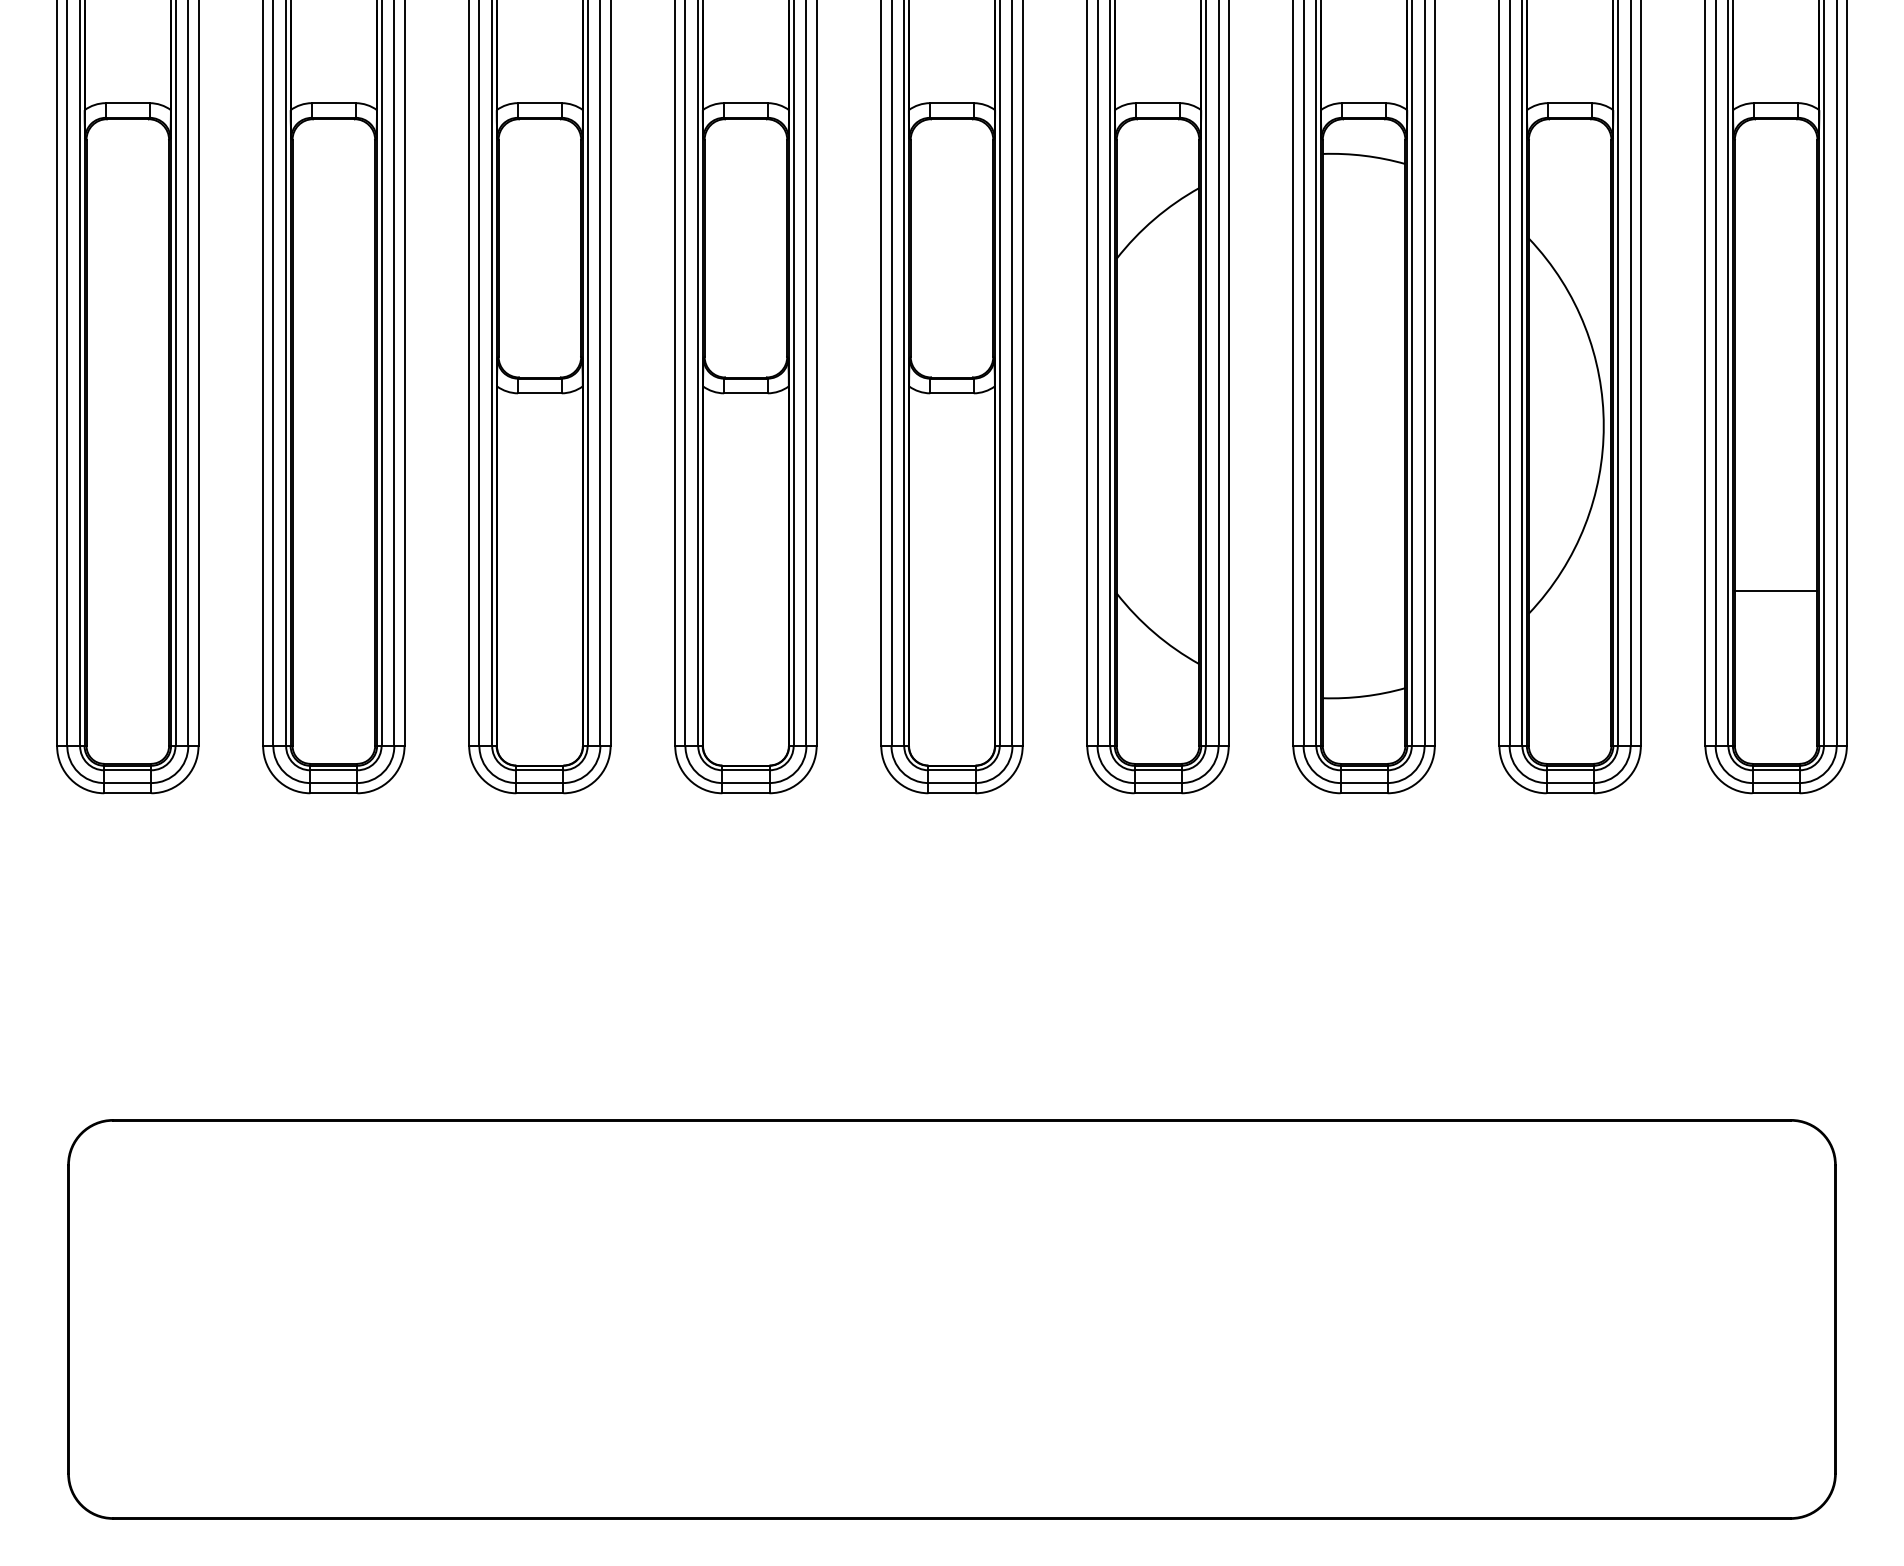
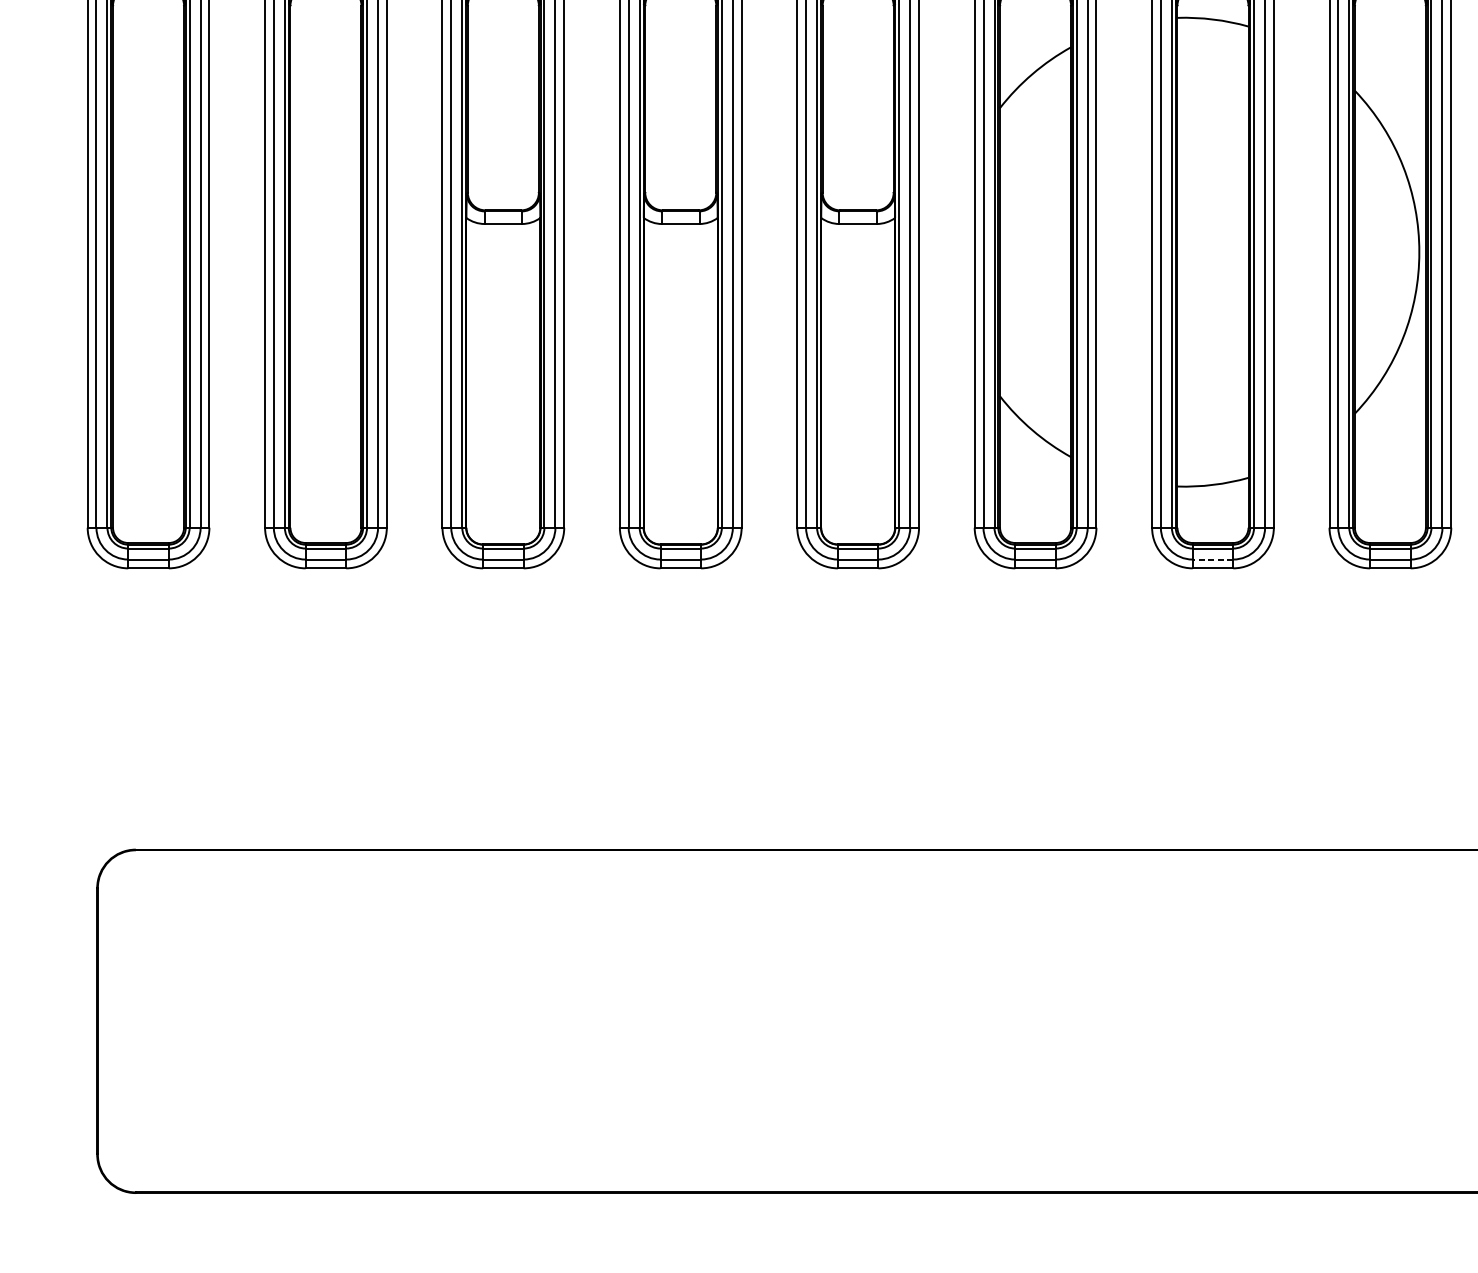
line: (1364, 783) -> (1213, 559), solid -> dashed

